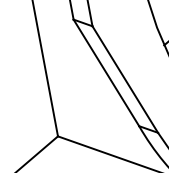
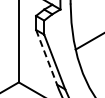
line: (106, 73) -> (46, 57), solid -> dashed

